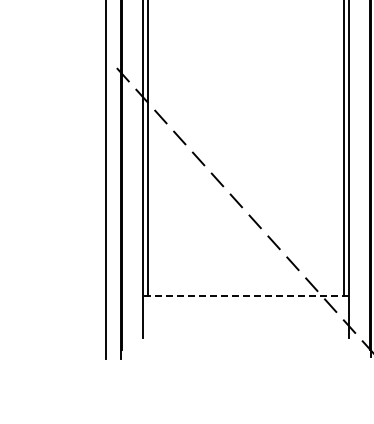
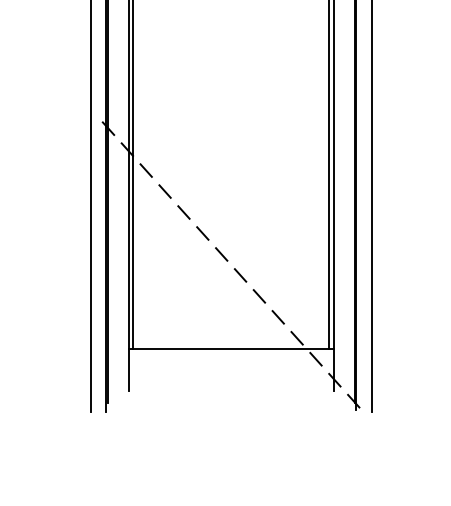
line: (246, 295) -> (231, 349), dashed -> solid

